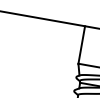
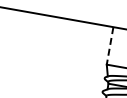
line: (82, 45) -> (110, 46), solid -> dashed

